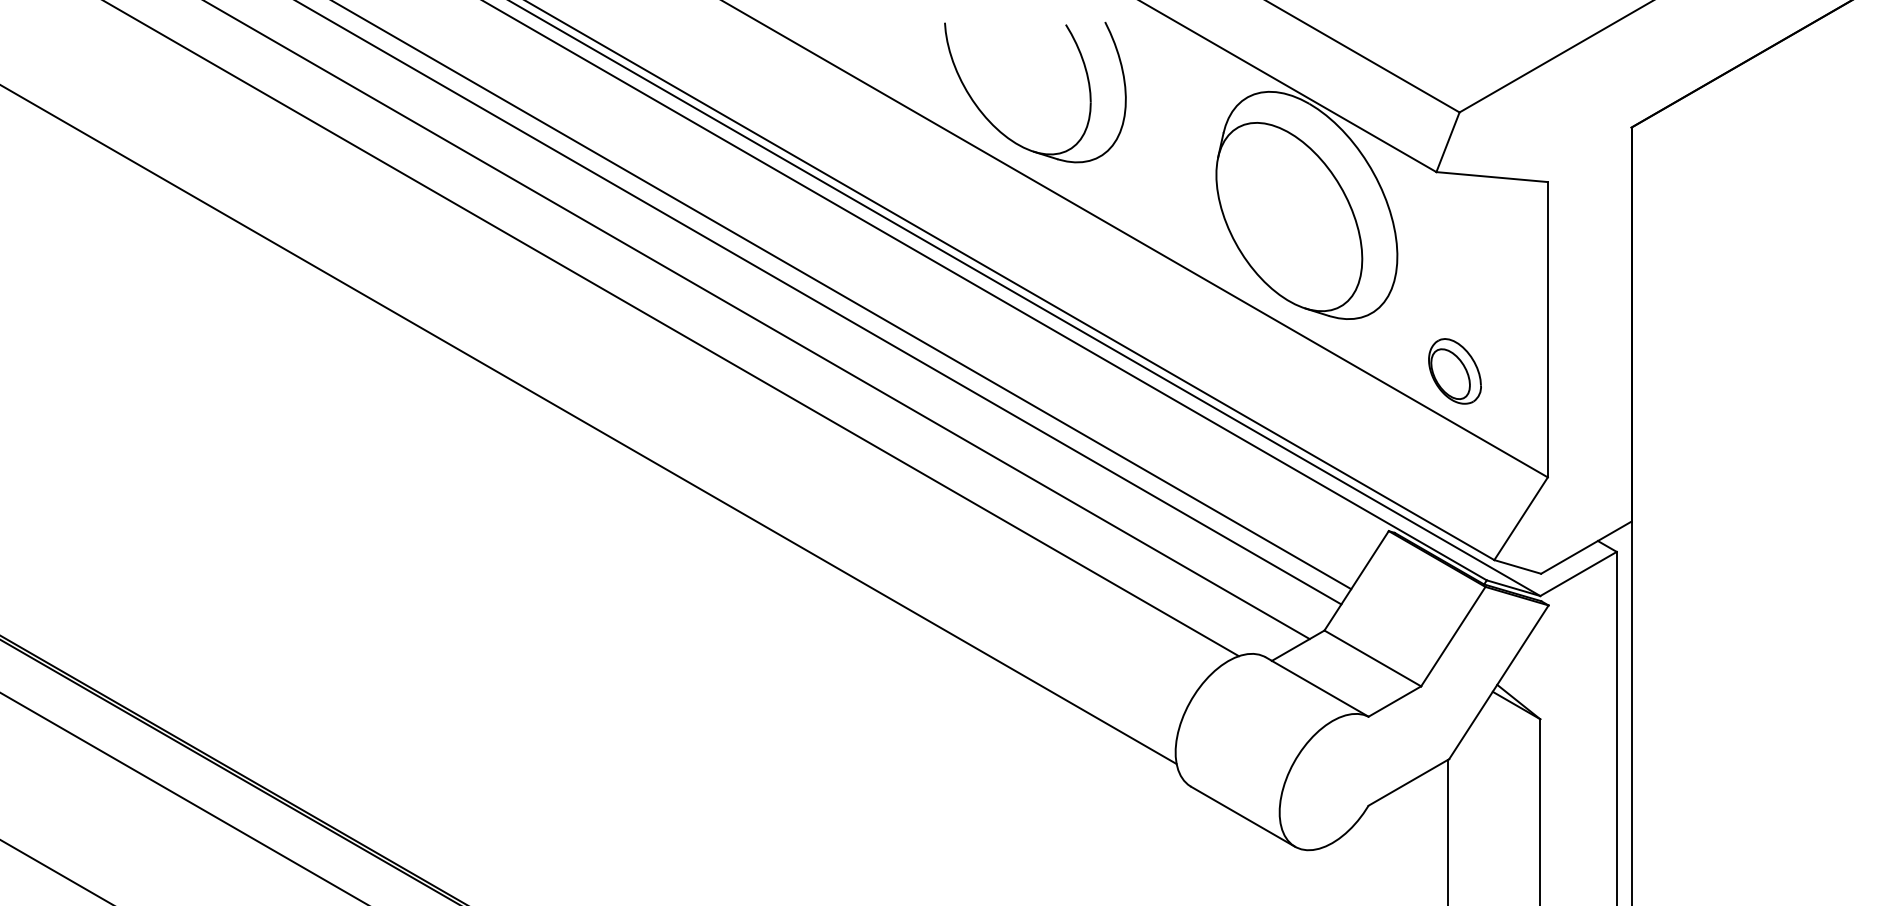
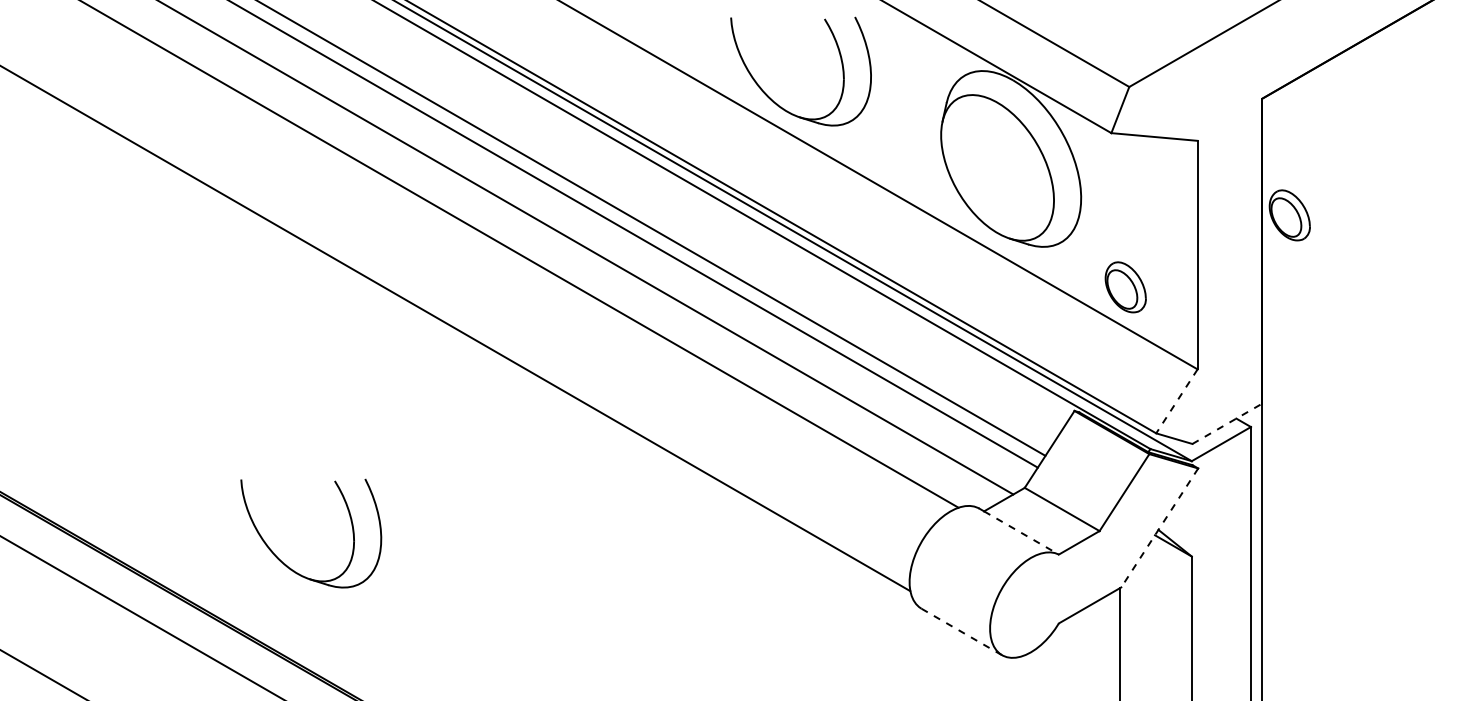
part: (1666, 278) -> (1289, 215), added
line: (1520, 519) -> (1176, 401), solid -> dashed
line: (1586, 547) -> (1227, 423), solid -> dashed
line: (1498, 682) -> (1159, 528), solid -> dashed
line: (1320, 688) -> (1021, 532), solid -> dashed
part: (372, 731) -> (288, 566), added
line: (1243, 817) -> (962, 632), solid -> dashed

